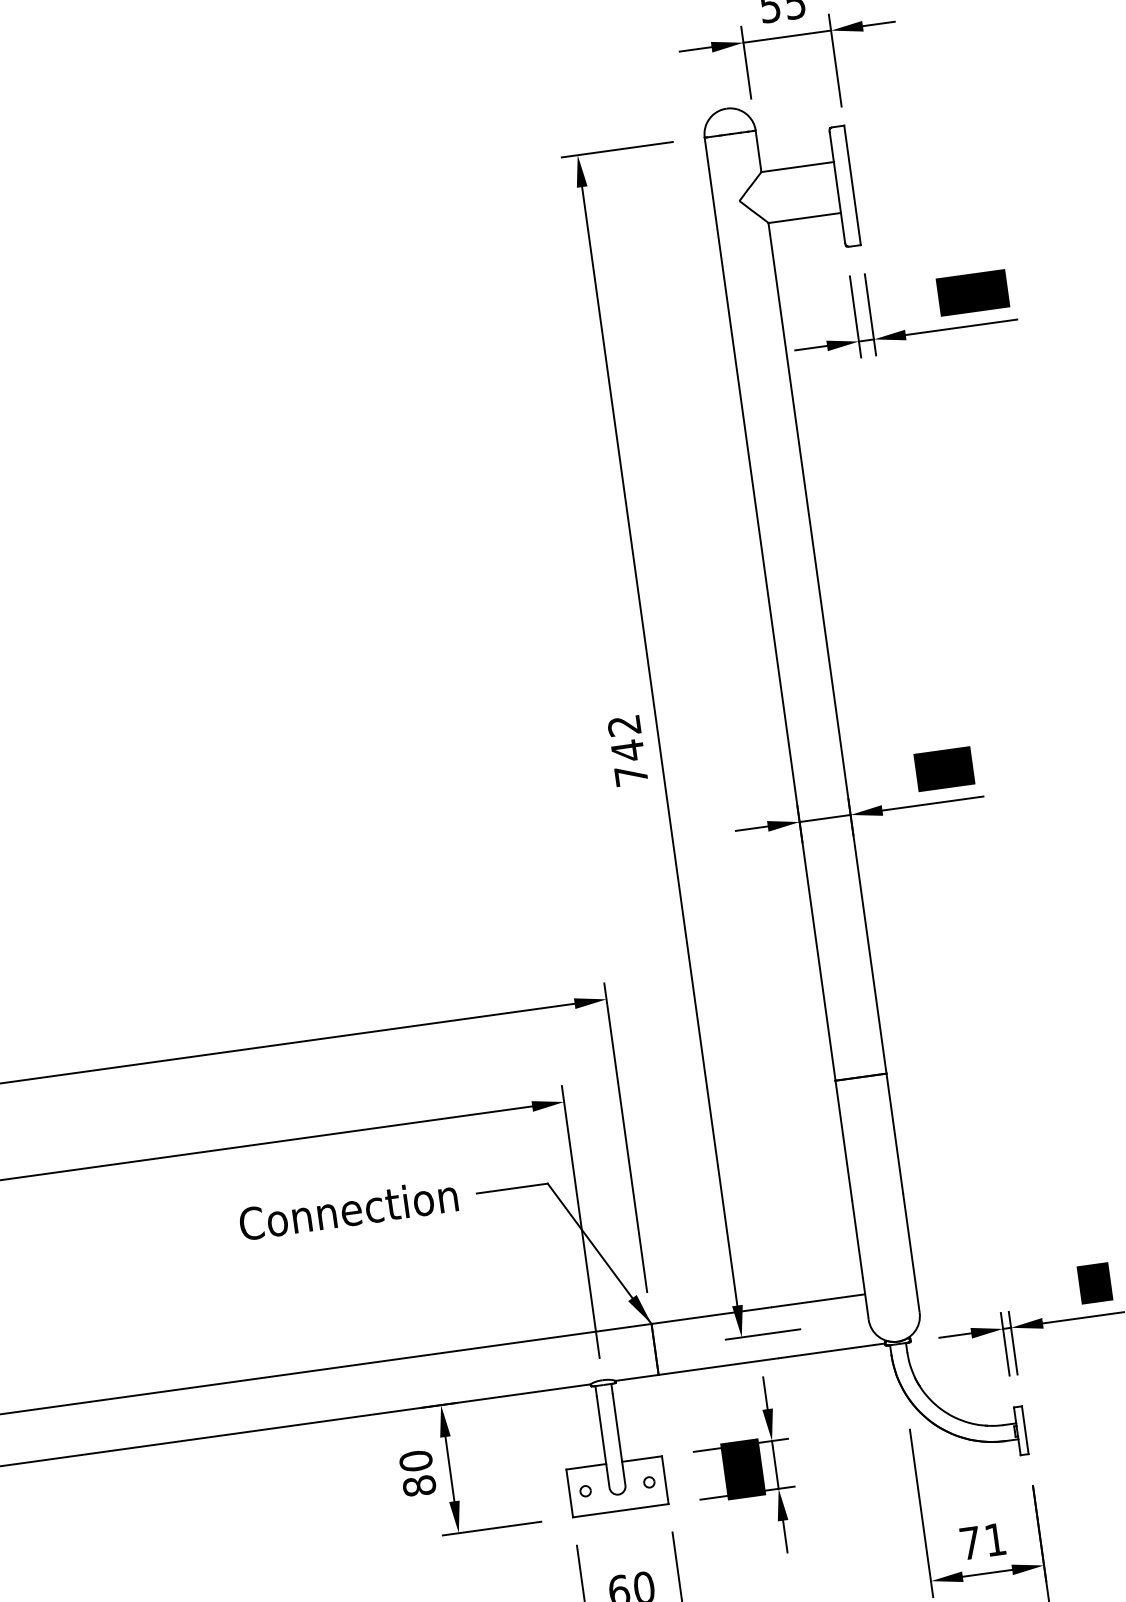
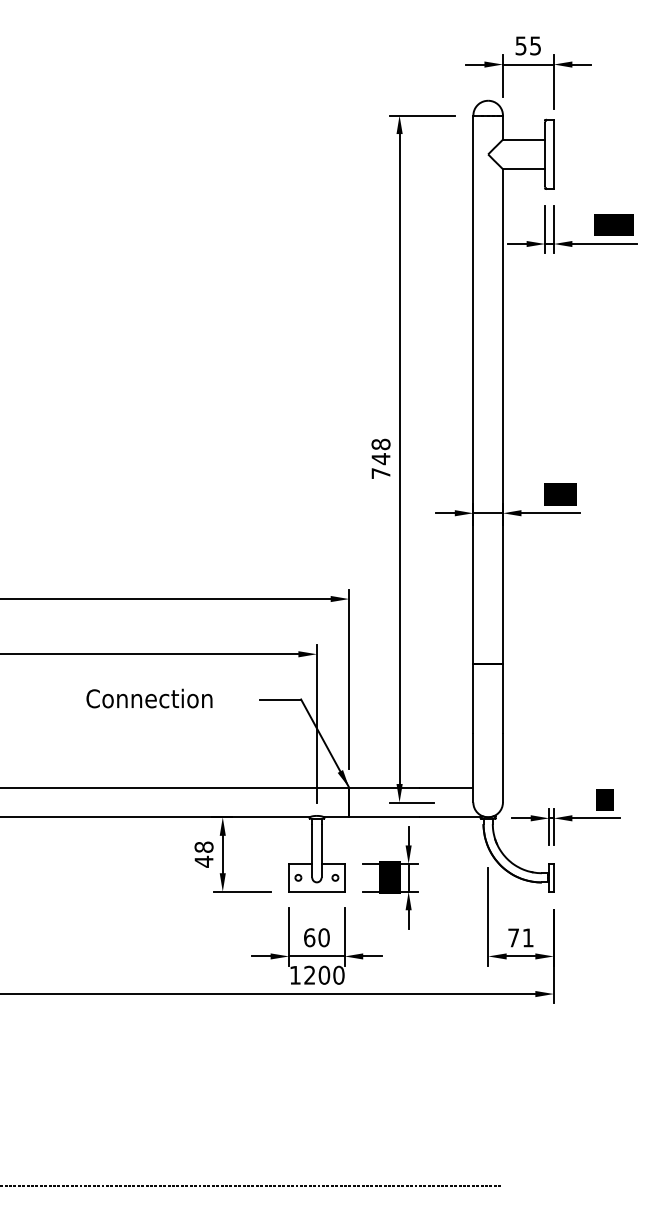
text: (623, 725) -> (380, 444), 742 -> 748
text: (348, 1209) -> (149, 698), moved
text: (416, 1473) -> (203, 854), 80 -> 48

